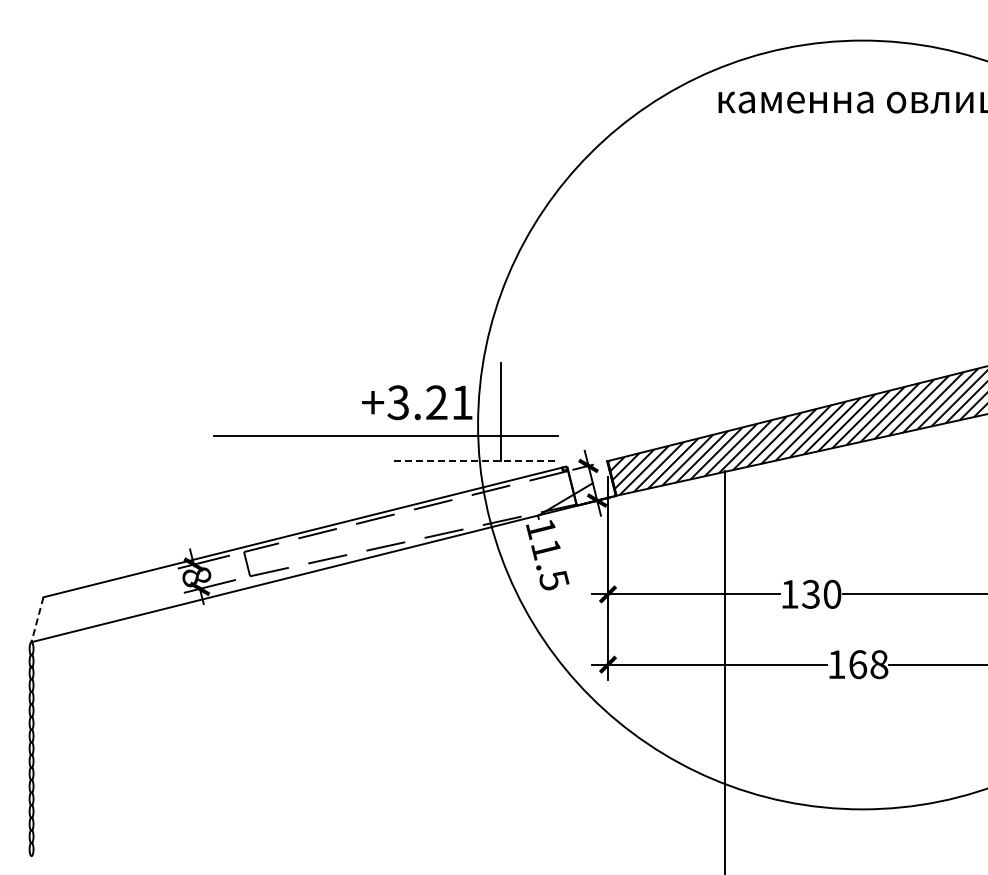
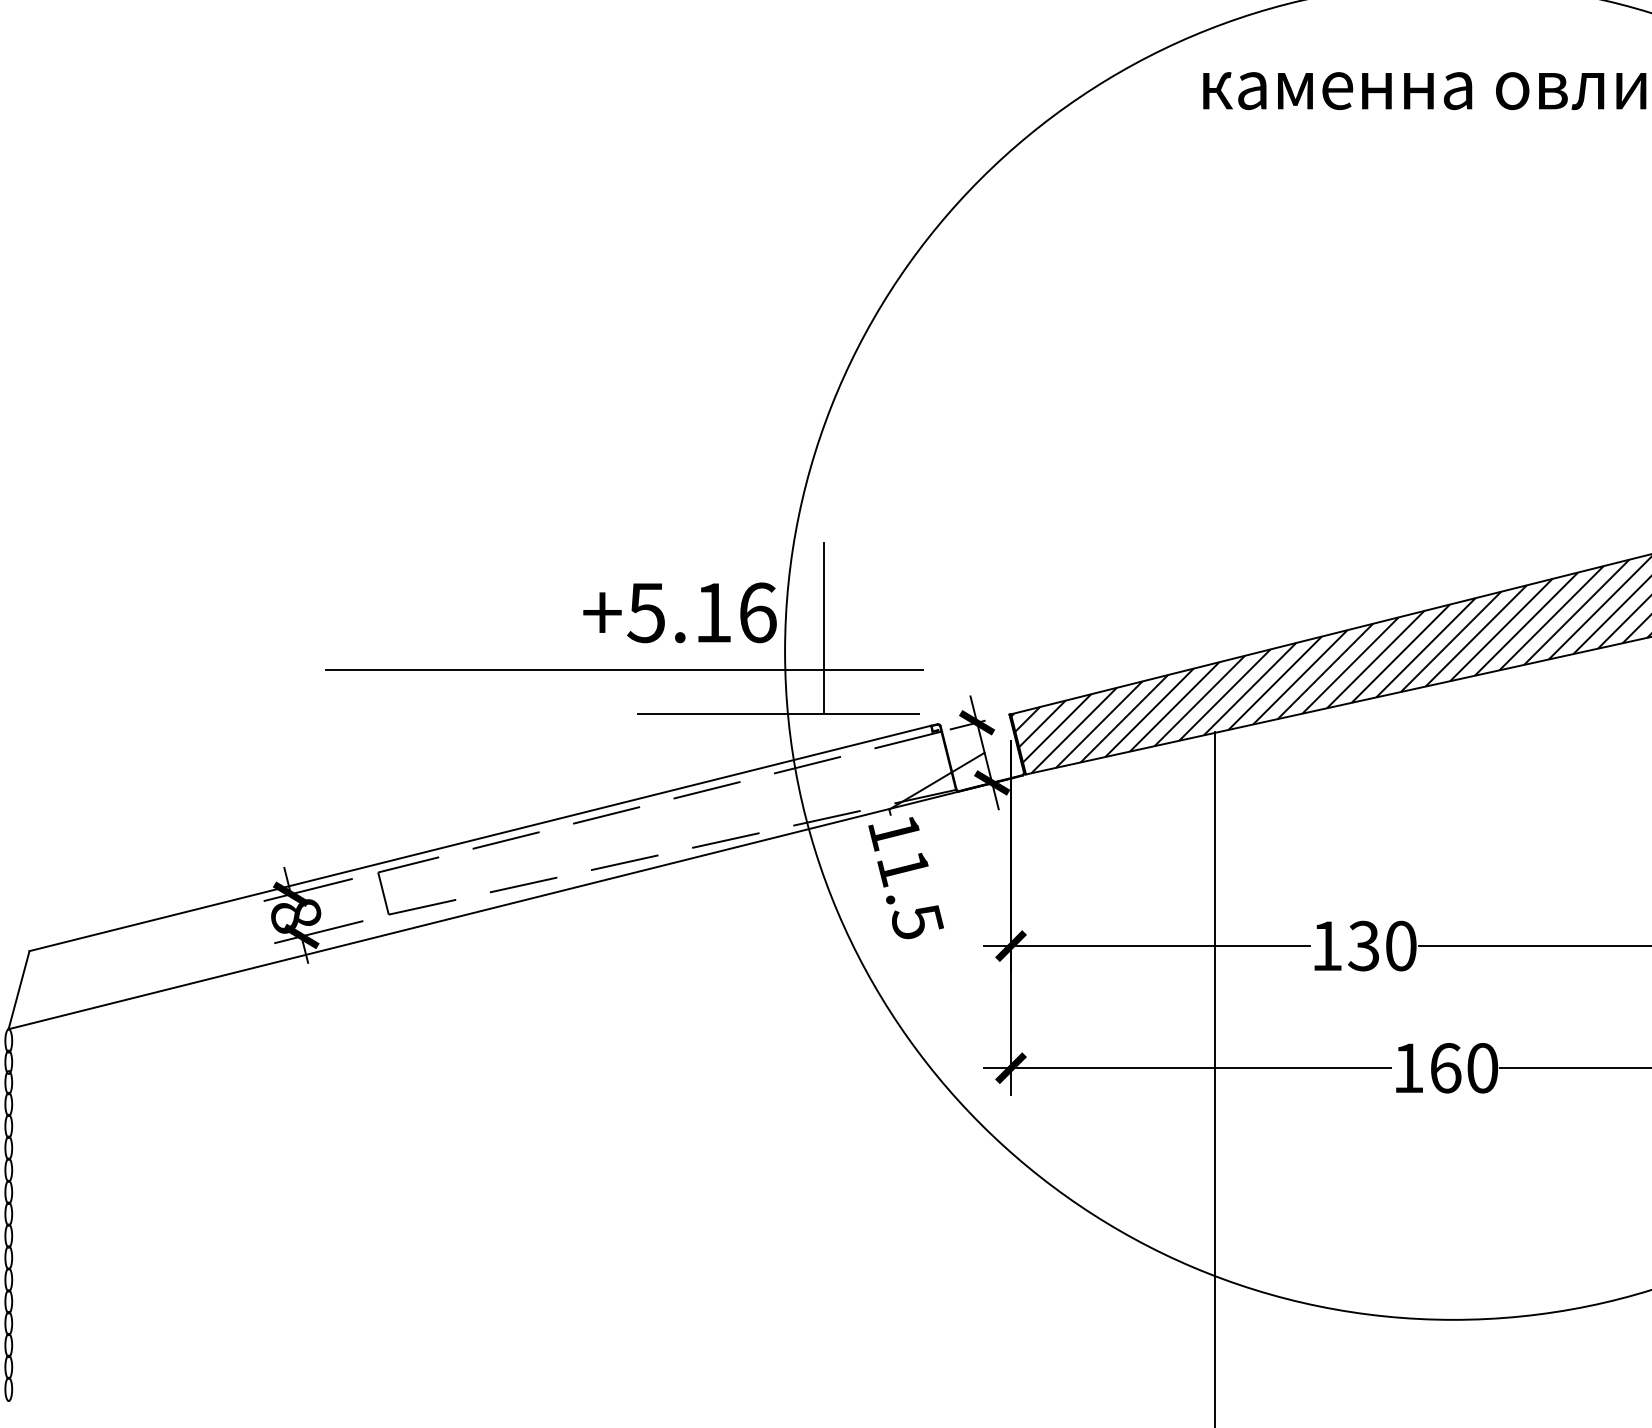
text: (430, 402) -> (702, 612), +3.21 -> +5.16
line: (473, 461) -> (777, 715), dashed -> solid
line: (37, 620) -> (19, 991), dashed -> solid
text: (879, 664) -> (1482, 1067), 168 -> 160

